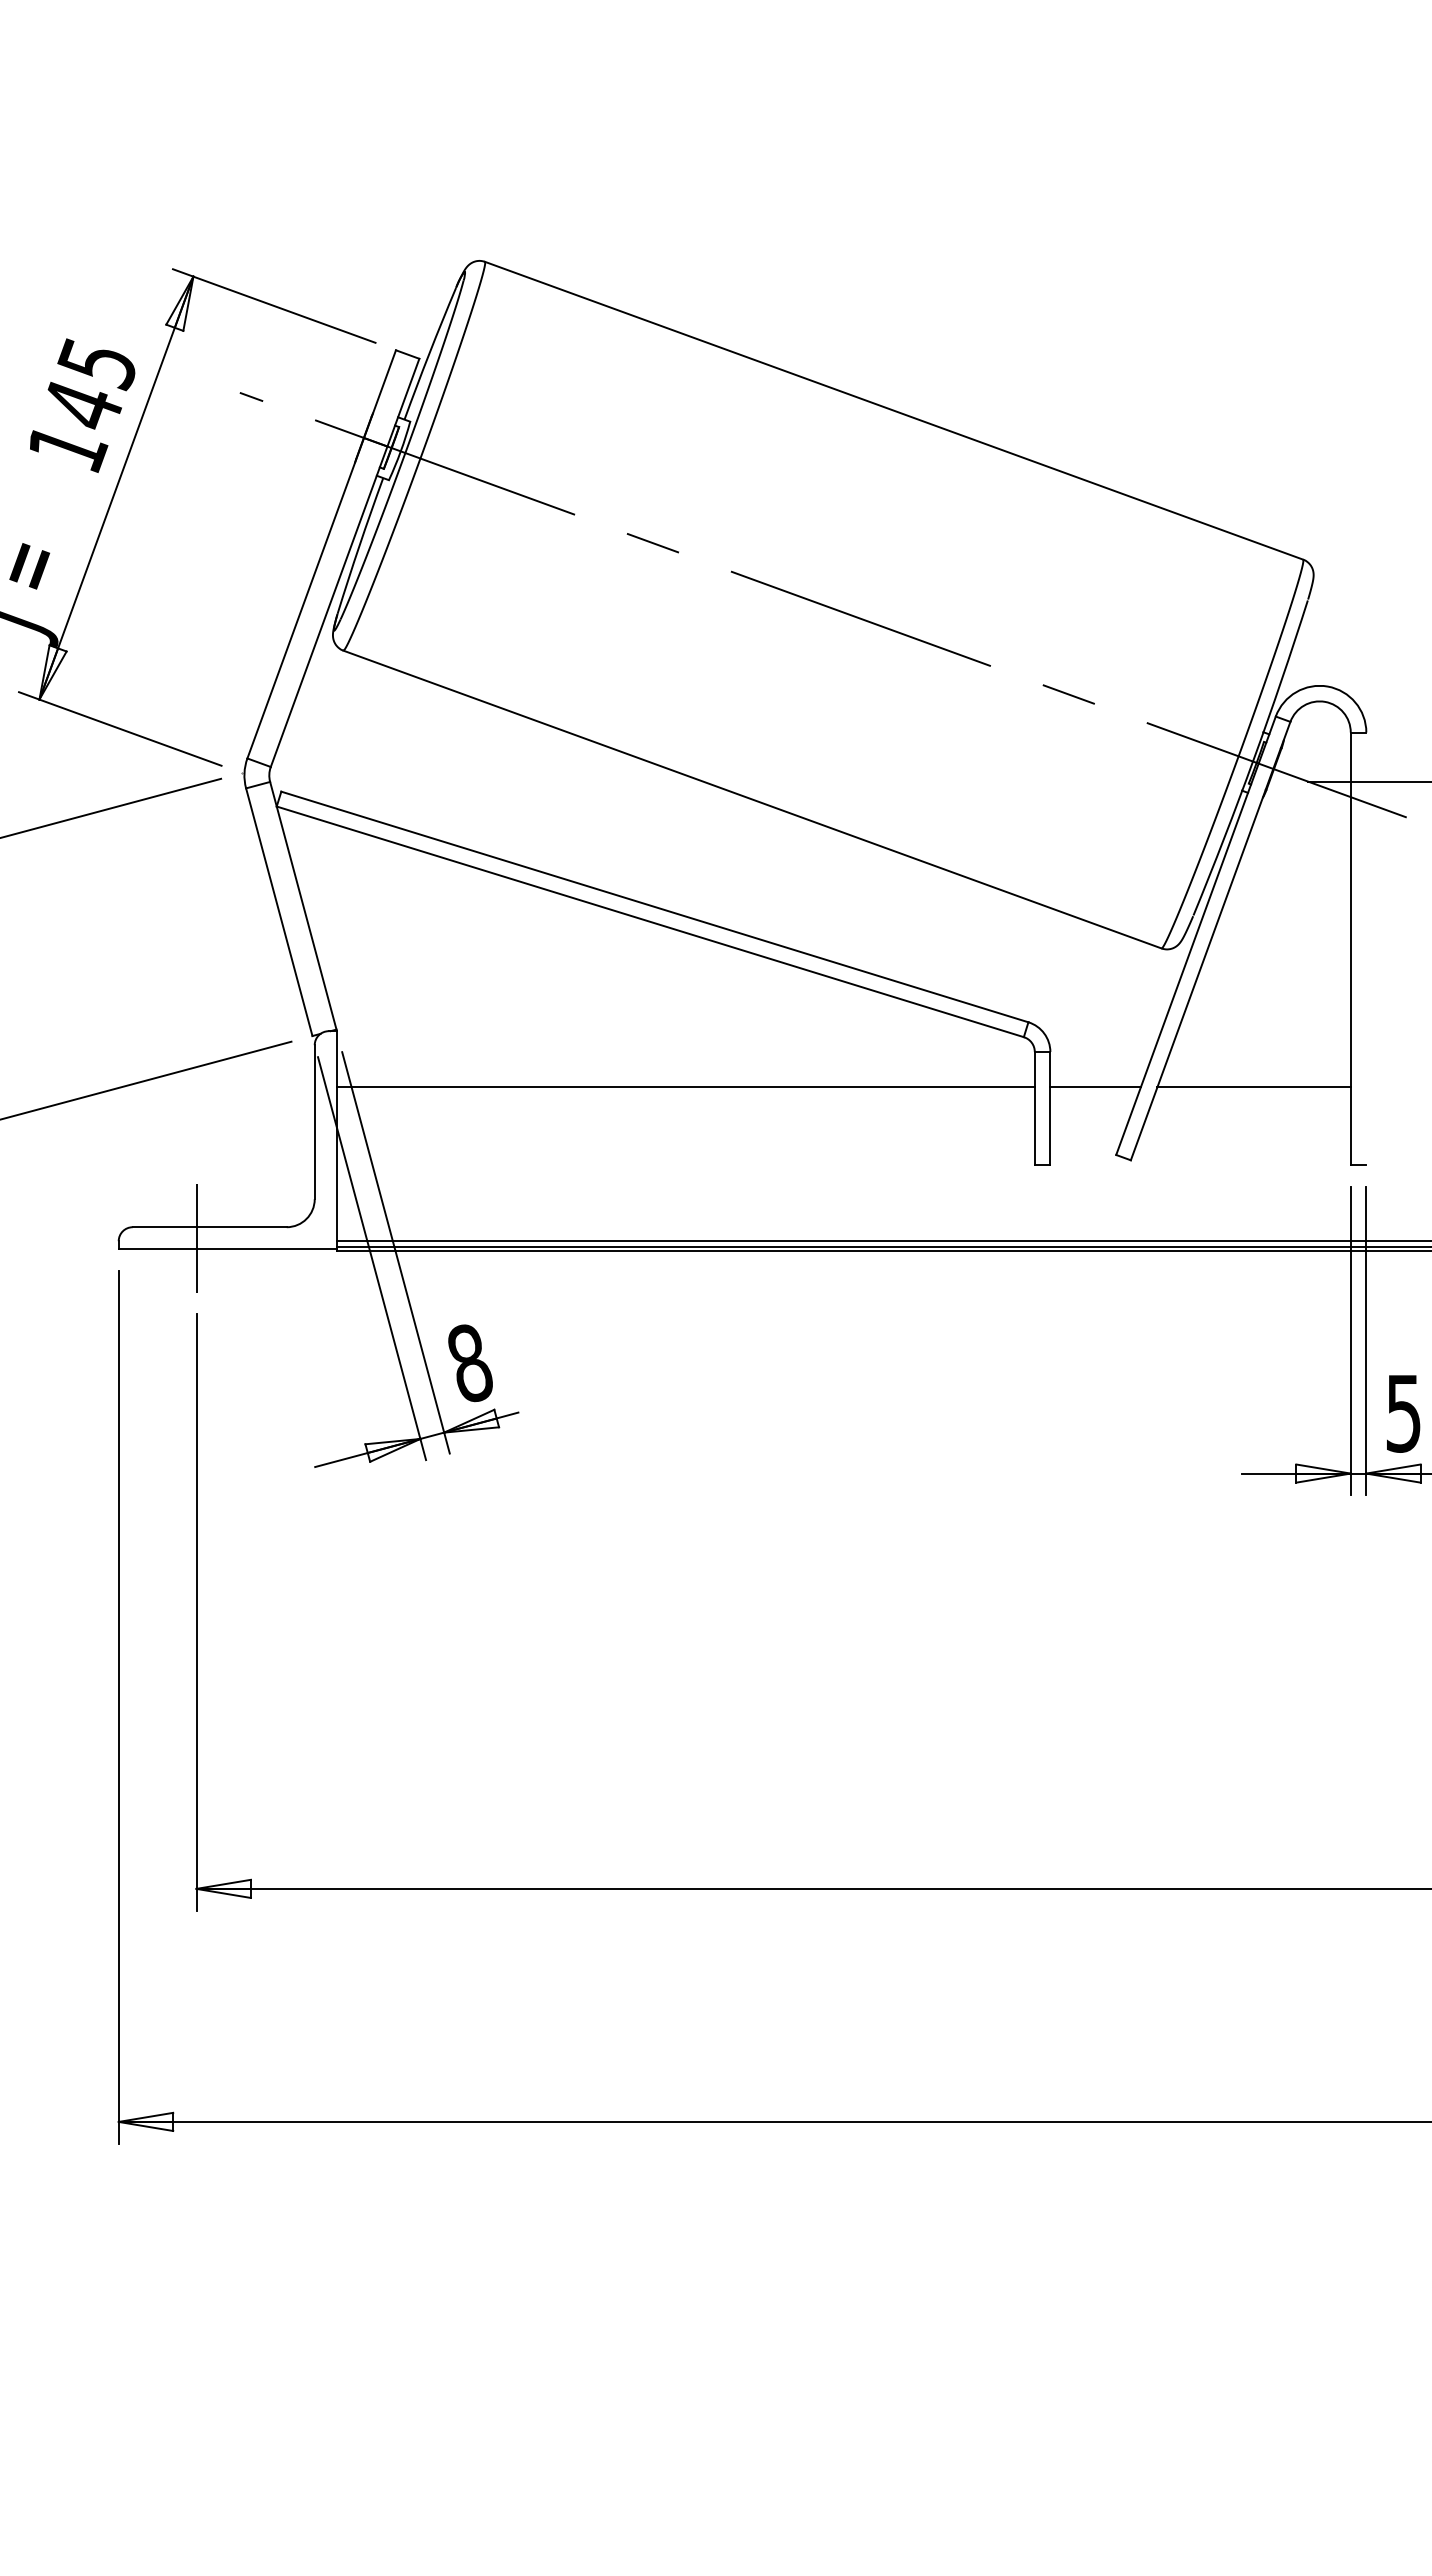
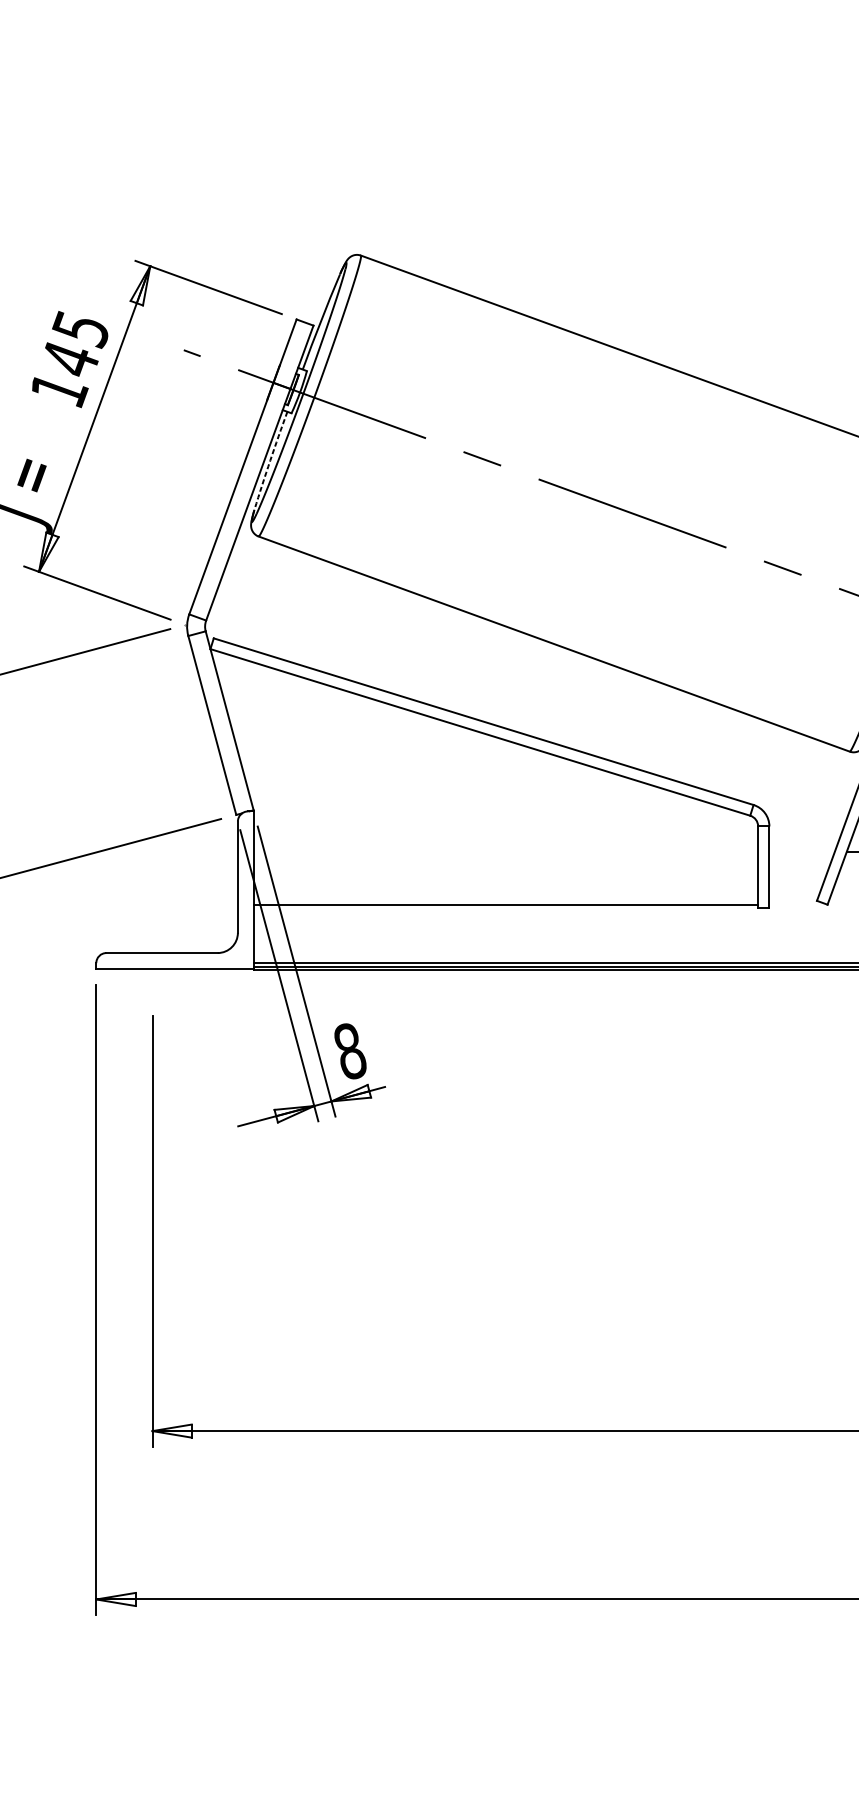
arc: (359, 545) -> (270, 460), solid -> dashed
line: (685, 1087) -> (505, 905), moved
line: (1095, 1087) -> (802, 852), removed
line: (196, 1237) -> (152, 960), removed

